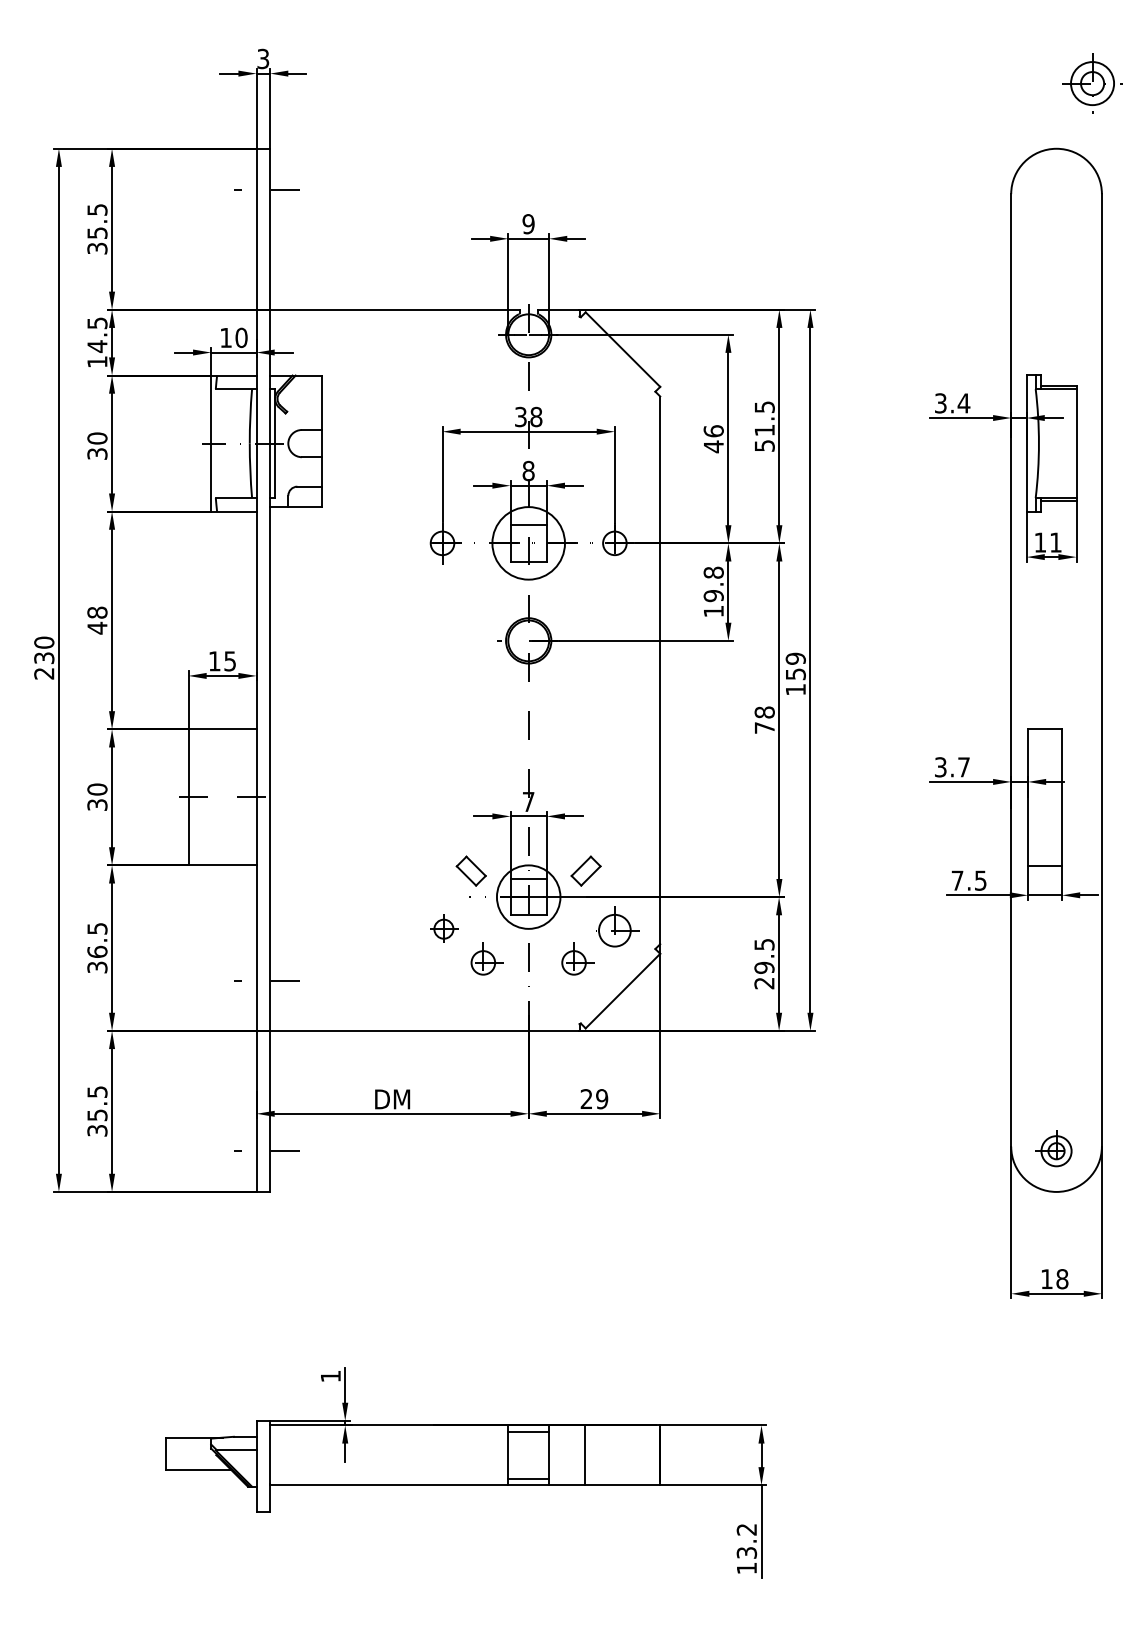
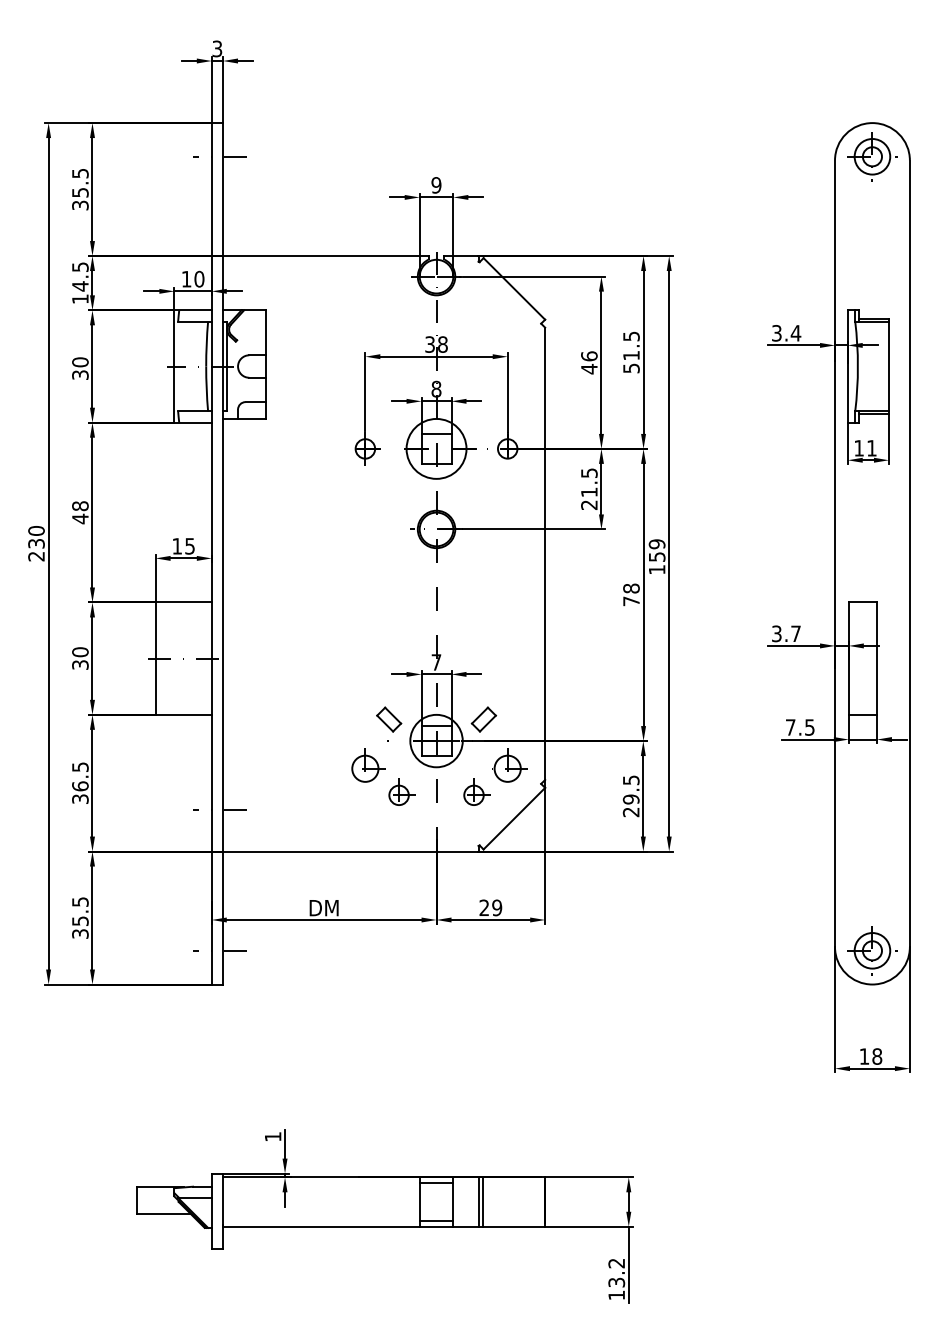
part: (1092, 83) -> (872, 156), moved
text: (713, 591) -> (589, 488), 19.8 -> 21.5
part: (445, 926) -> (367, 765), size x1.67
part: (1056, 1151) -> (872, 951), size x1.43
line: (580, 1455) -> (479, 1202), added

